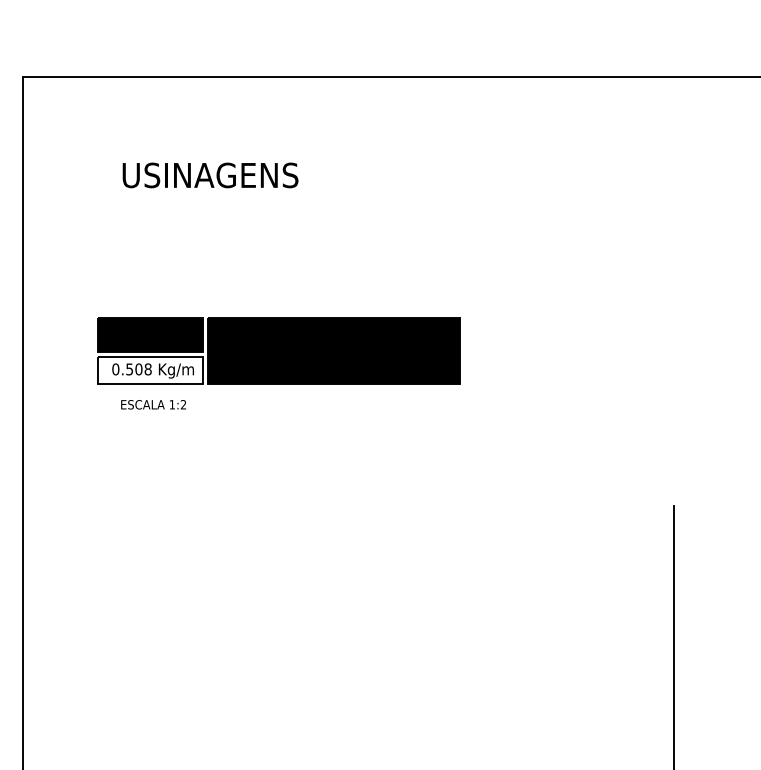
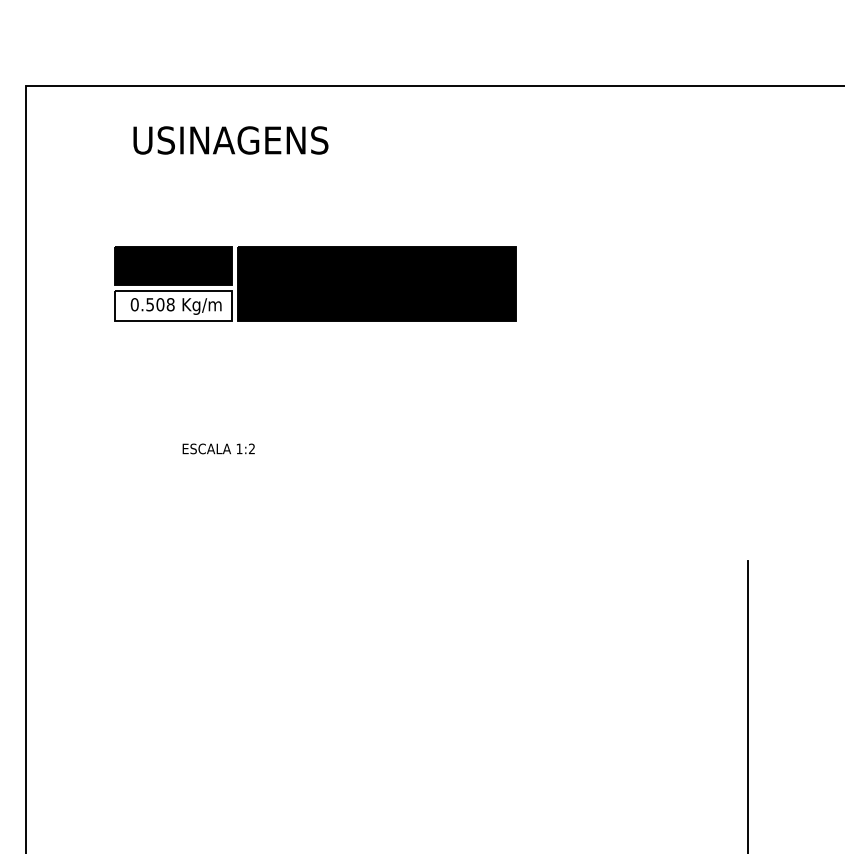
text: (210, 175) -> (230, 140), moved
part: (278, 350) -> (315, 283), moved
text: (153, 404) -> (218, 448), moved

